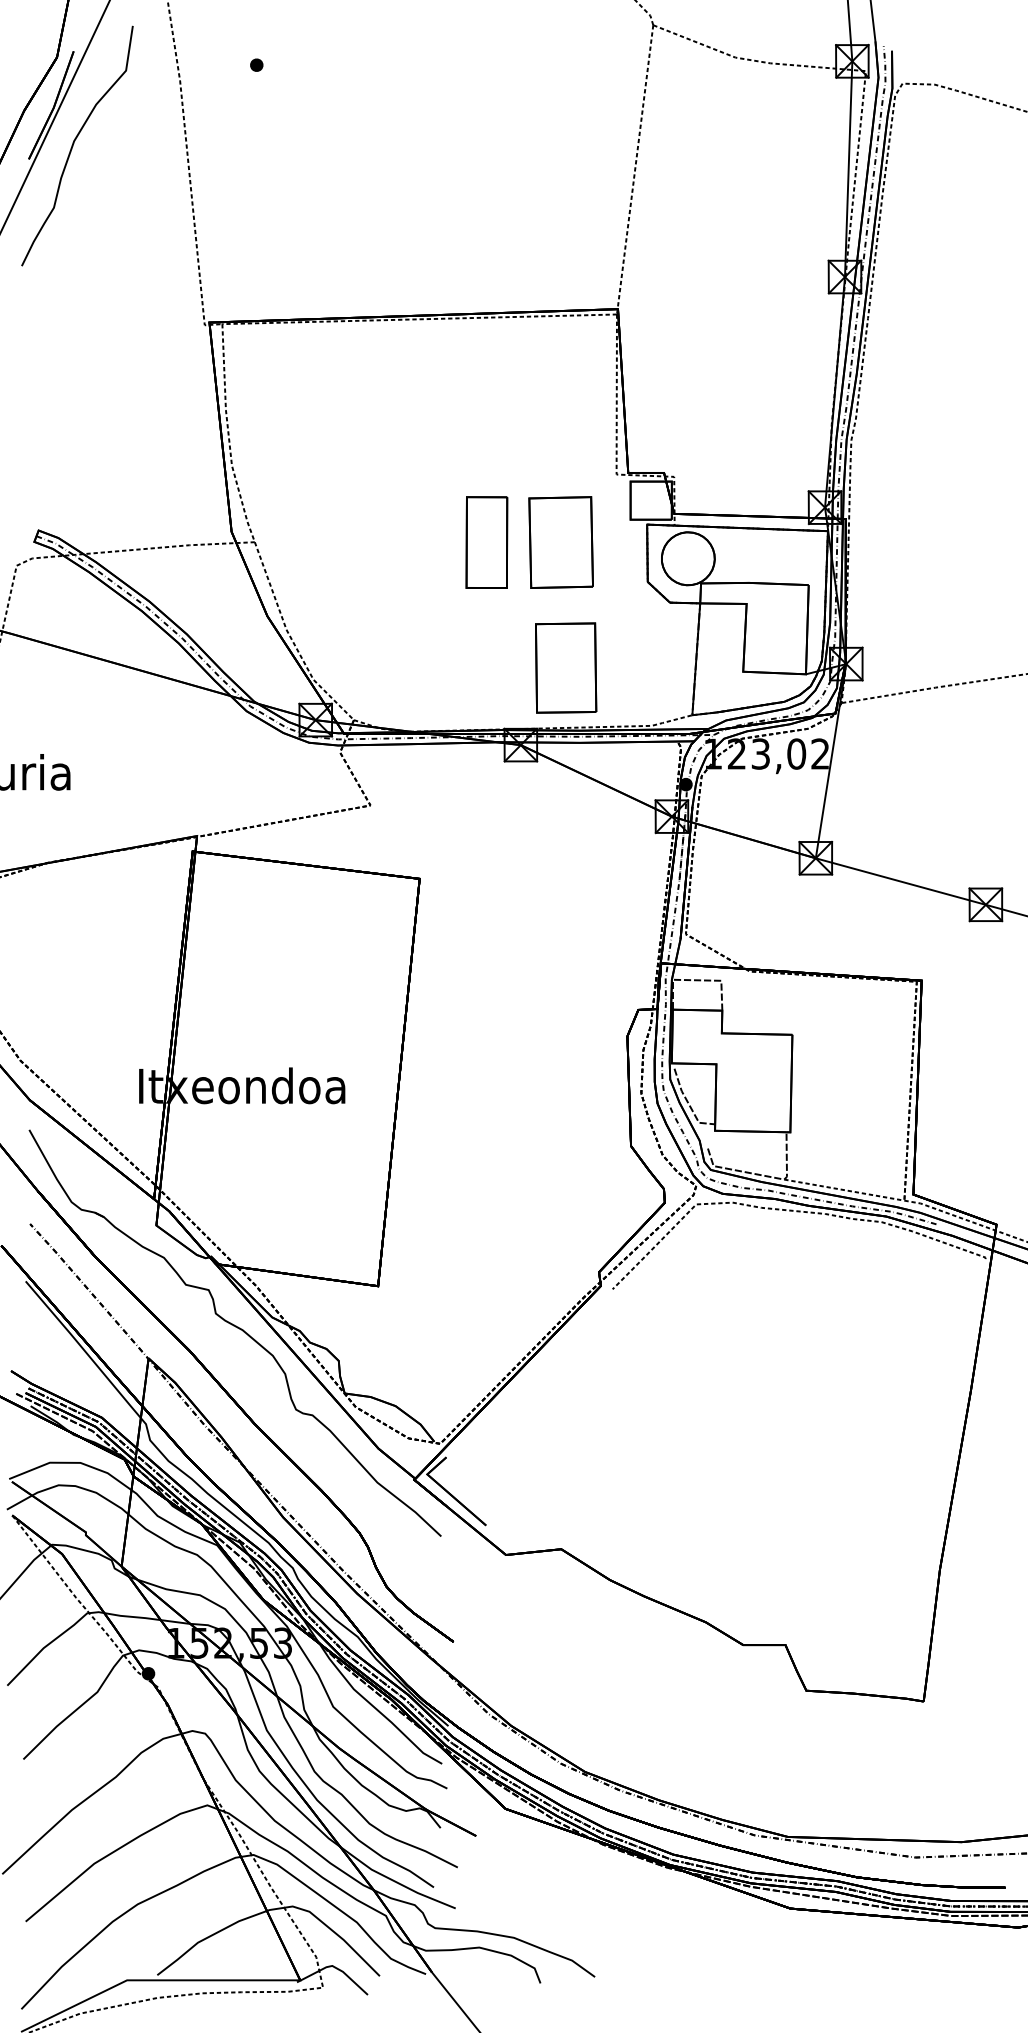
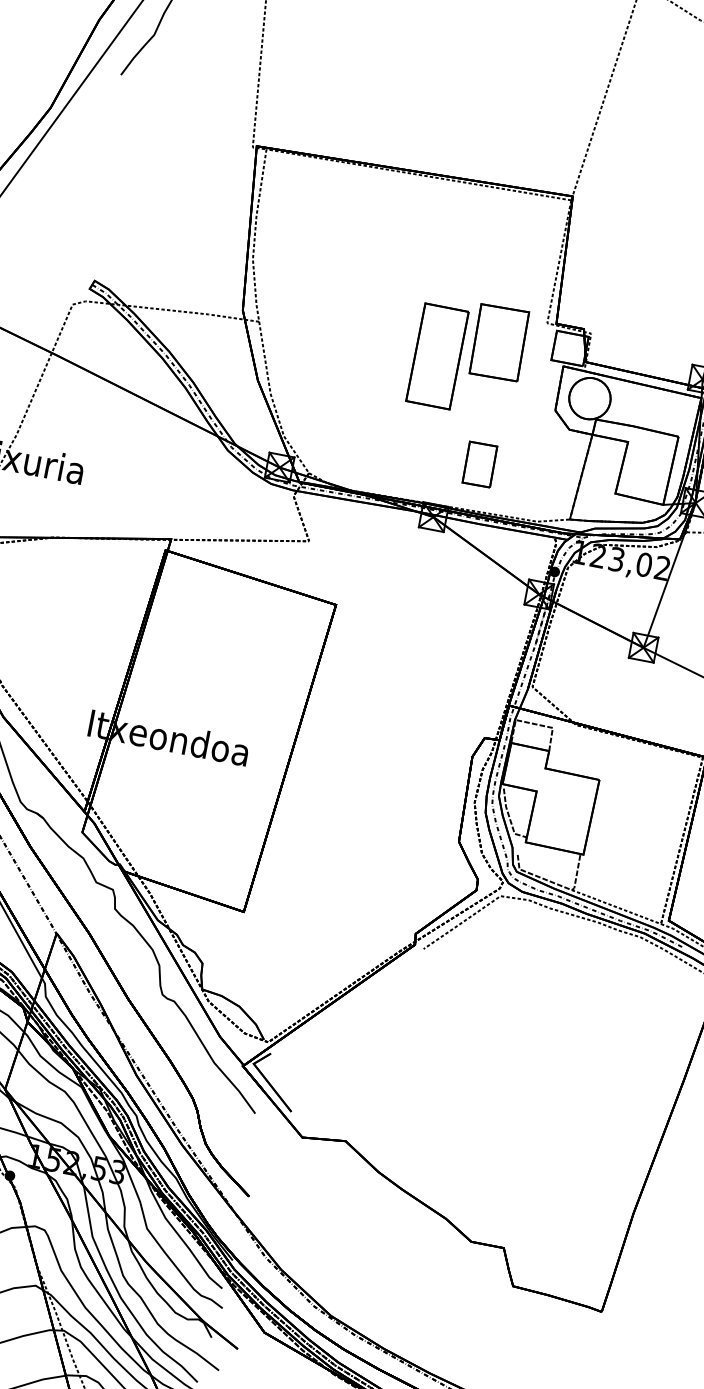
part: (486, 542) -> (437, 356), size x1.4
part: (560, 542) -> (498, 342), moved
part: (566, 667) -> (480, 464), size x0.6

